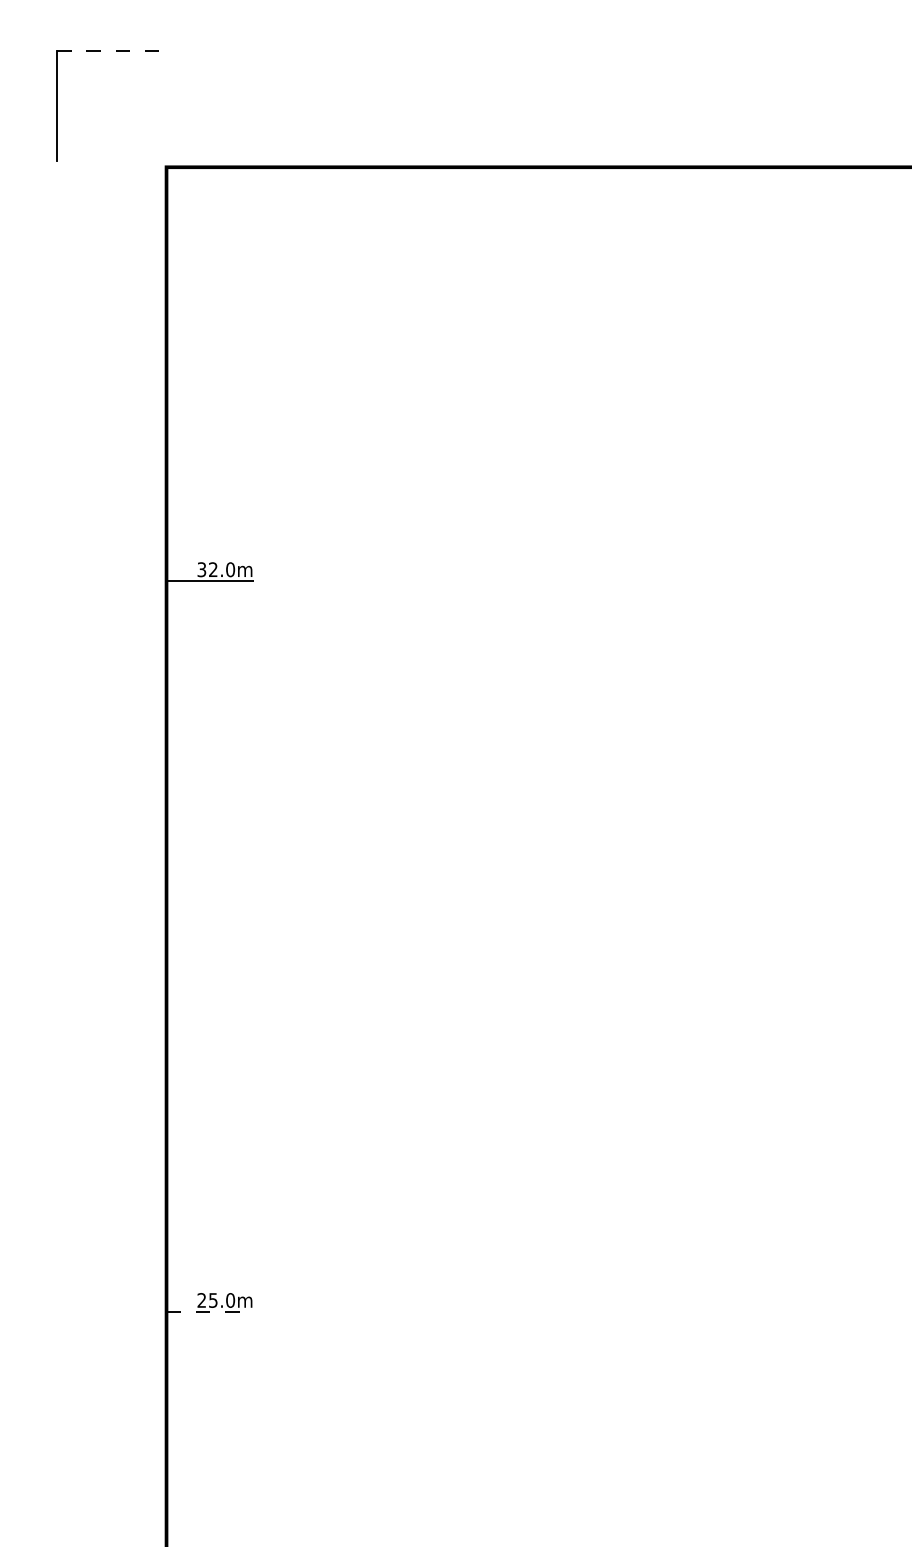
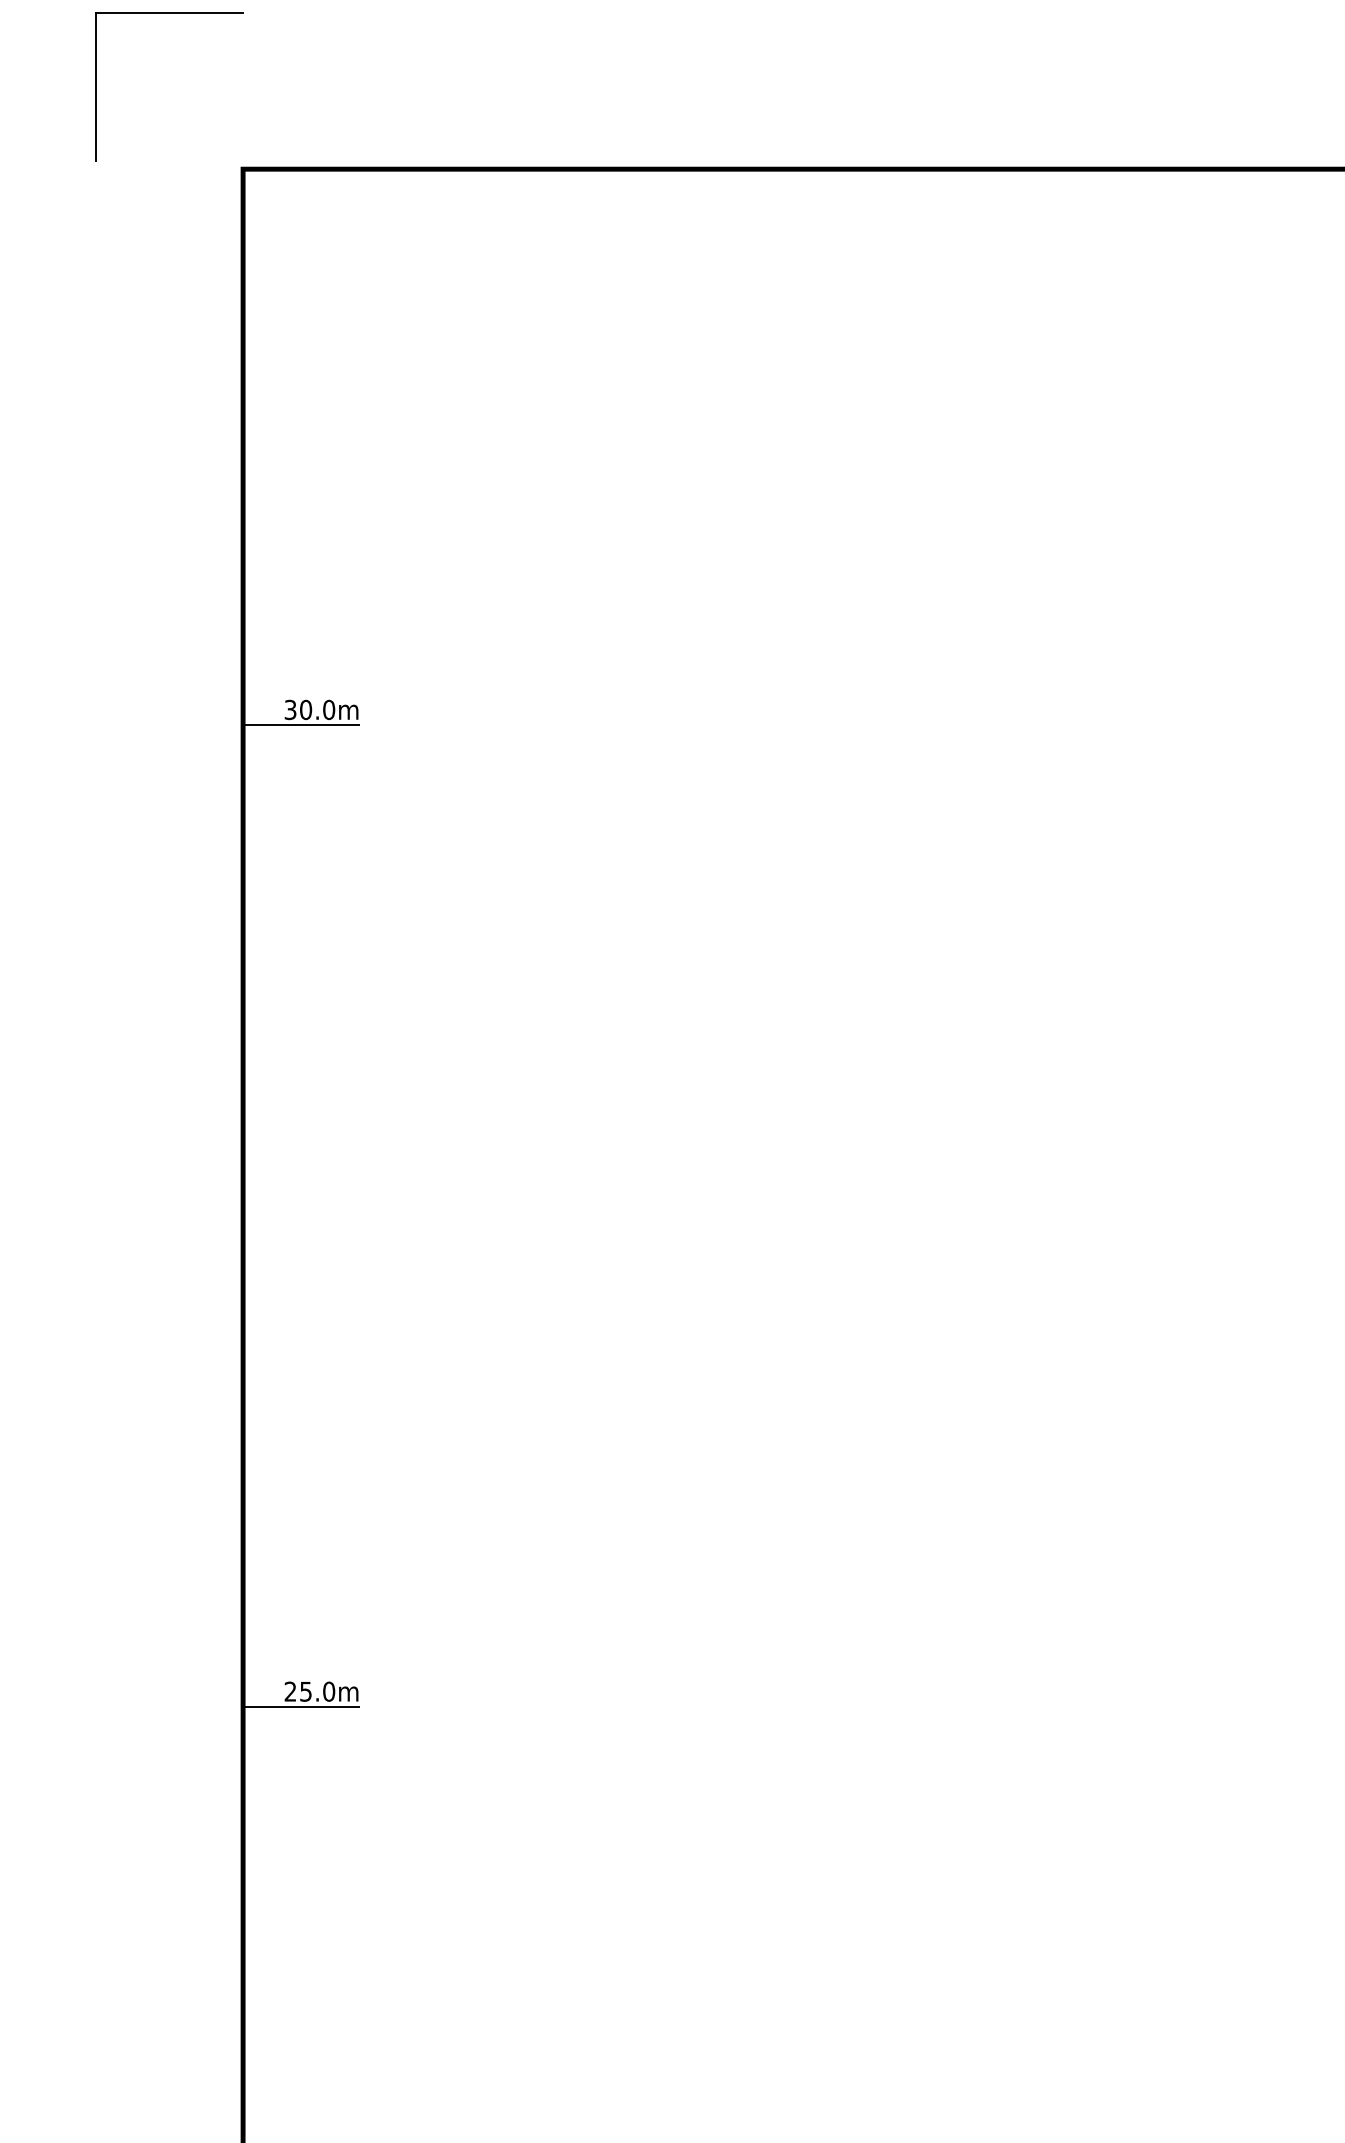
line: (111, 51) -> (169, 13), dashed -> solid
text: (213, 569) -> (306, 709), 32.0m -> 30.0m
line: (210, 1312) -> (301, 1707), dashed -> solid

